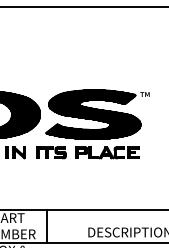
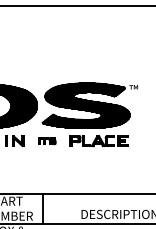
part: (51, 152) -> (47, 140), size x0.6

